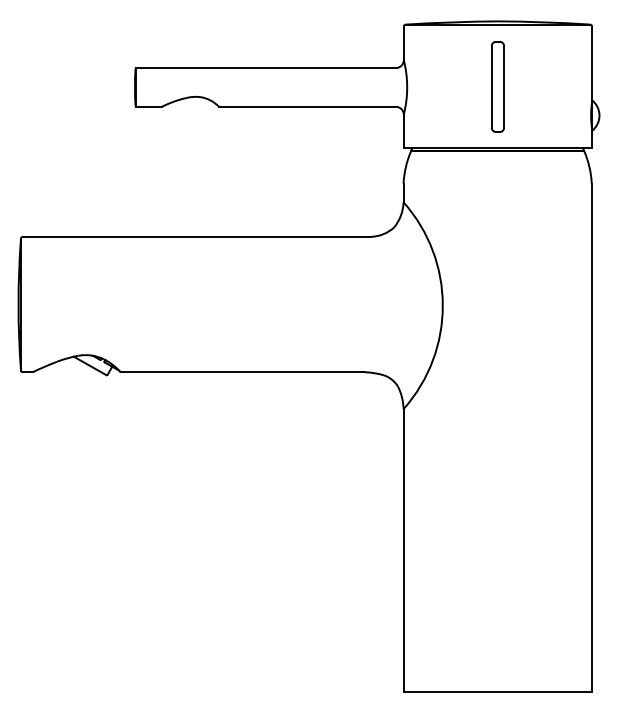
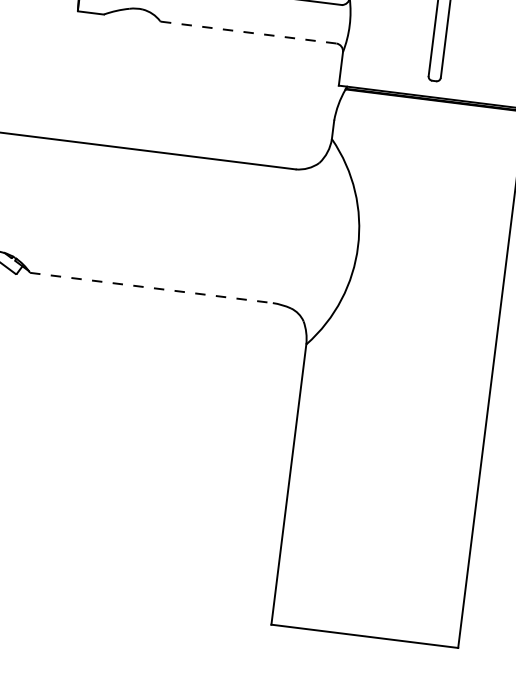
line: (308, 106) -> (249, 32), solid -> dashed
line: (243, 372) -> (152, 288), solid -> dashed

